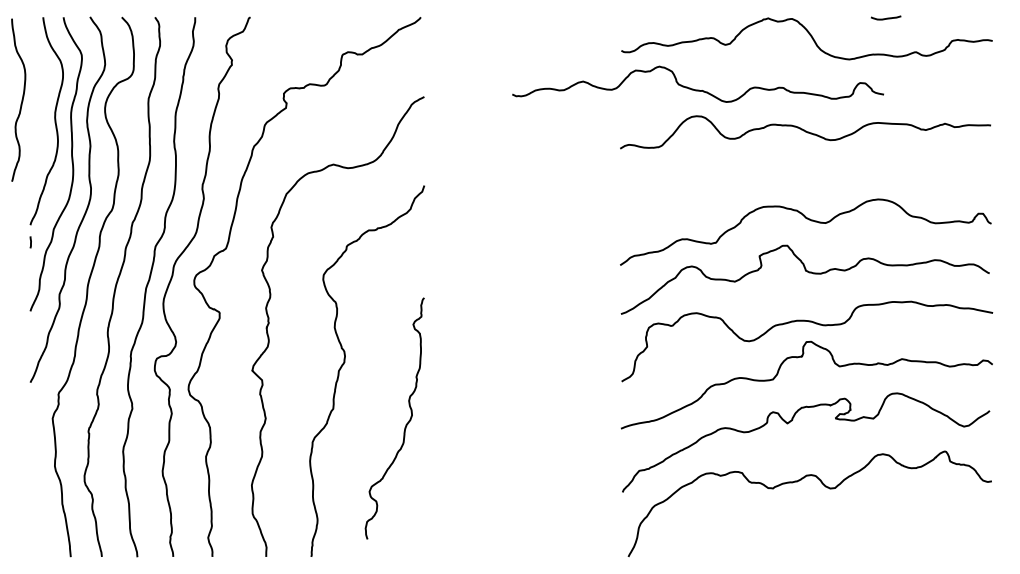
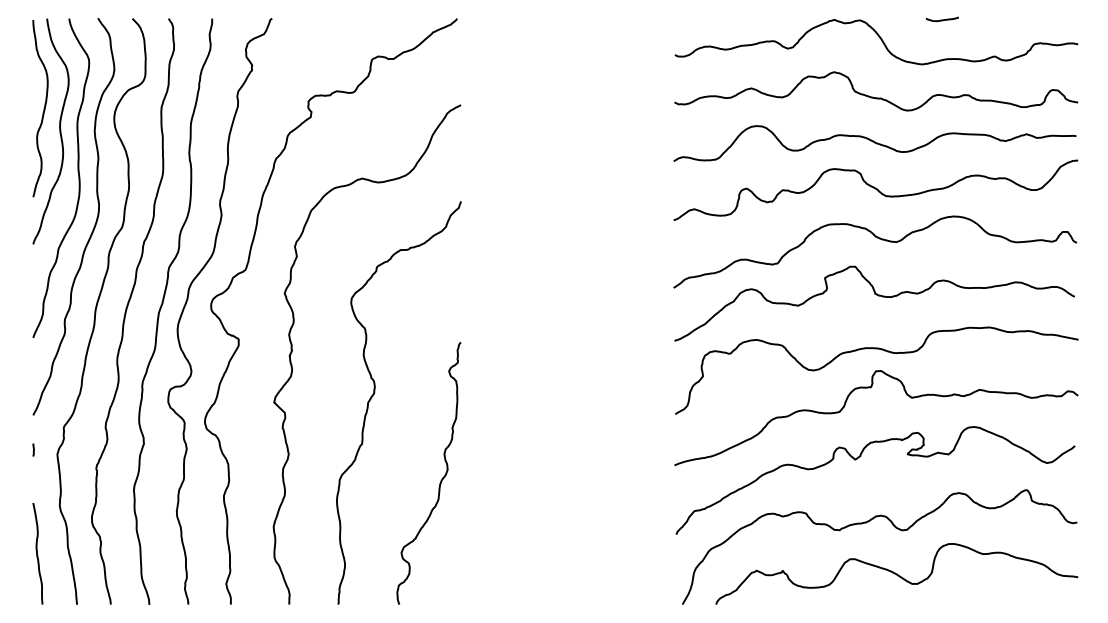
curve: (885, 18) -> (941, 19), moved
curve: (695, 89) -> (873, 96), moved
curve: (21, 100) -> (43, 108), moved
curve: (806, 174) -> (875, 189), added
line: (30, 241) -> (33, 449), moved
curve: (405, 425) -> (440, 480), moved
curve: (34, 509) -> (37, 553), added
curve: (825, 528) -> (896, 573), added

